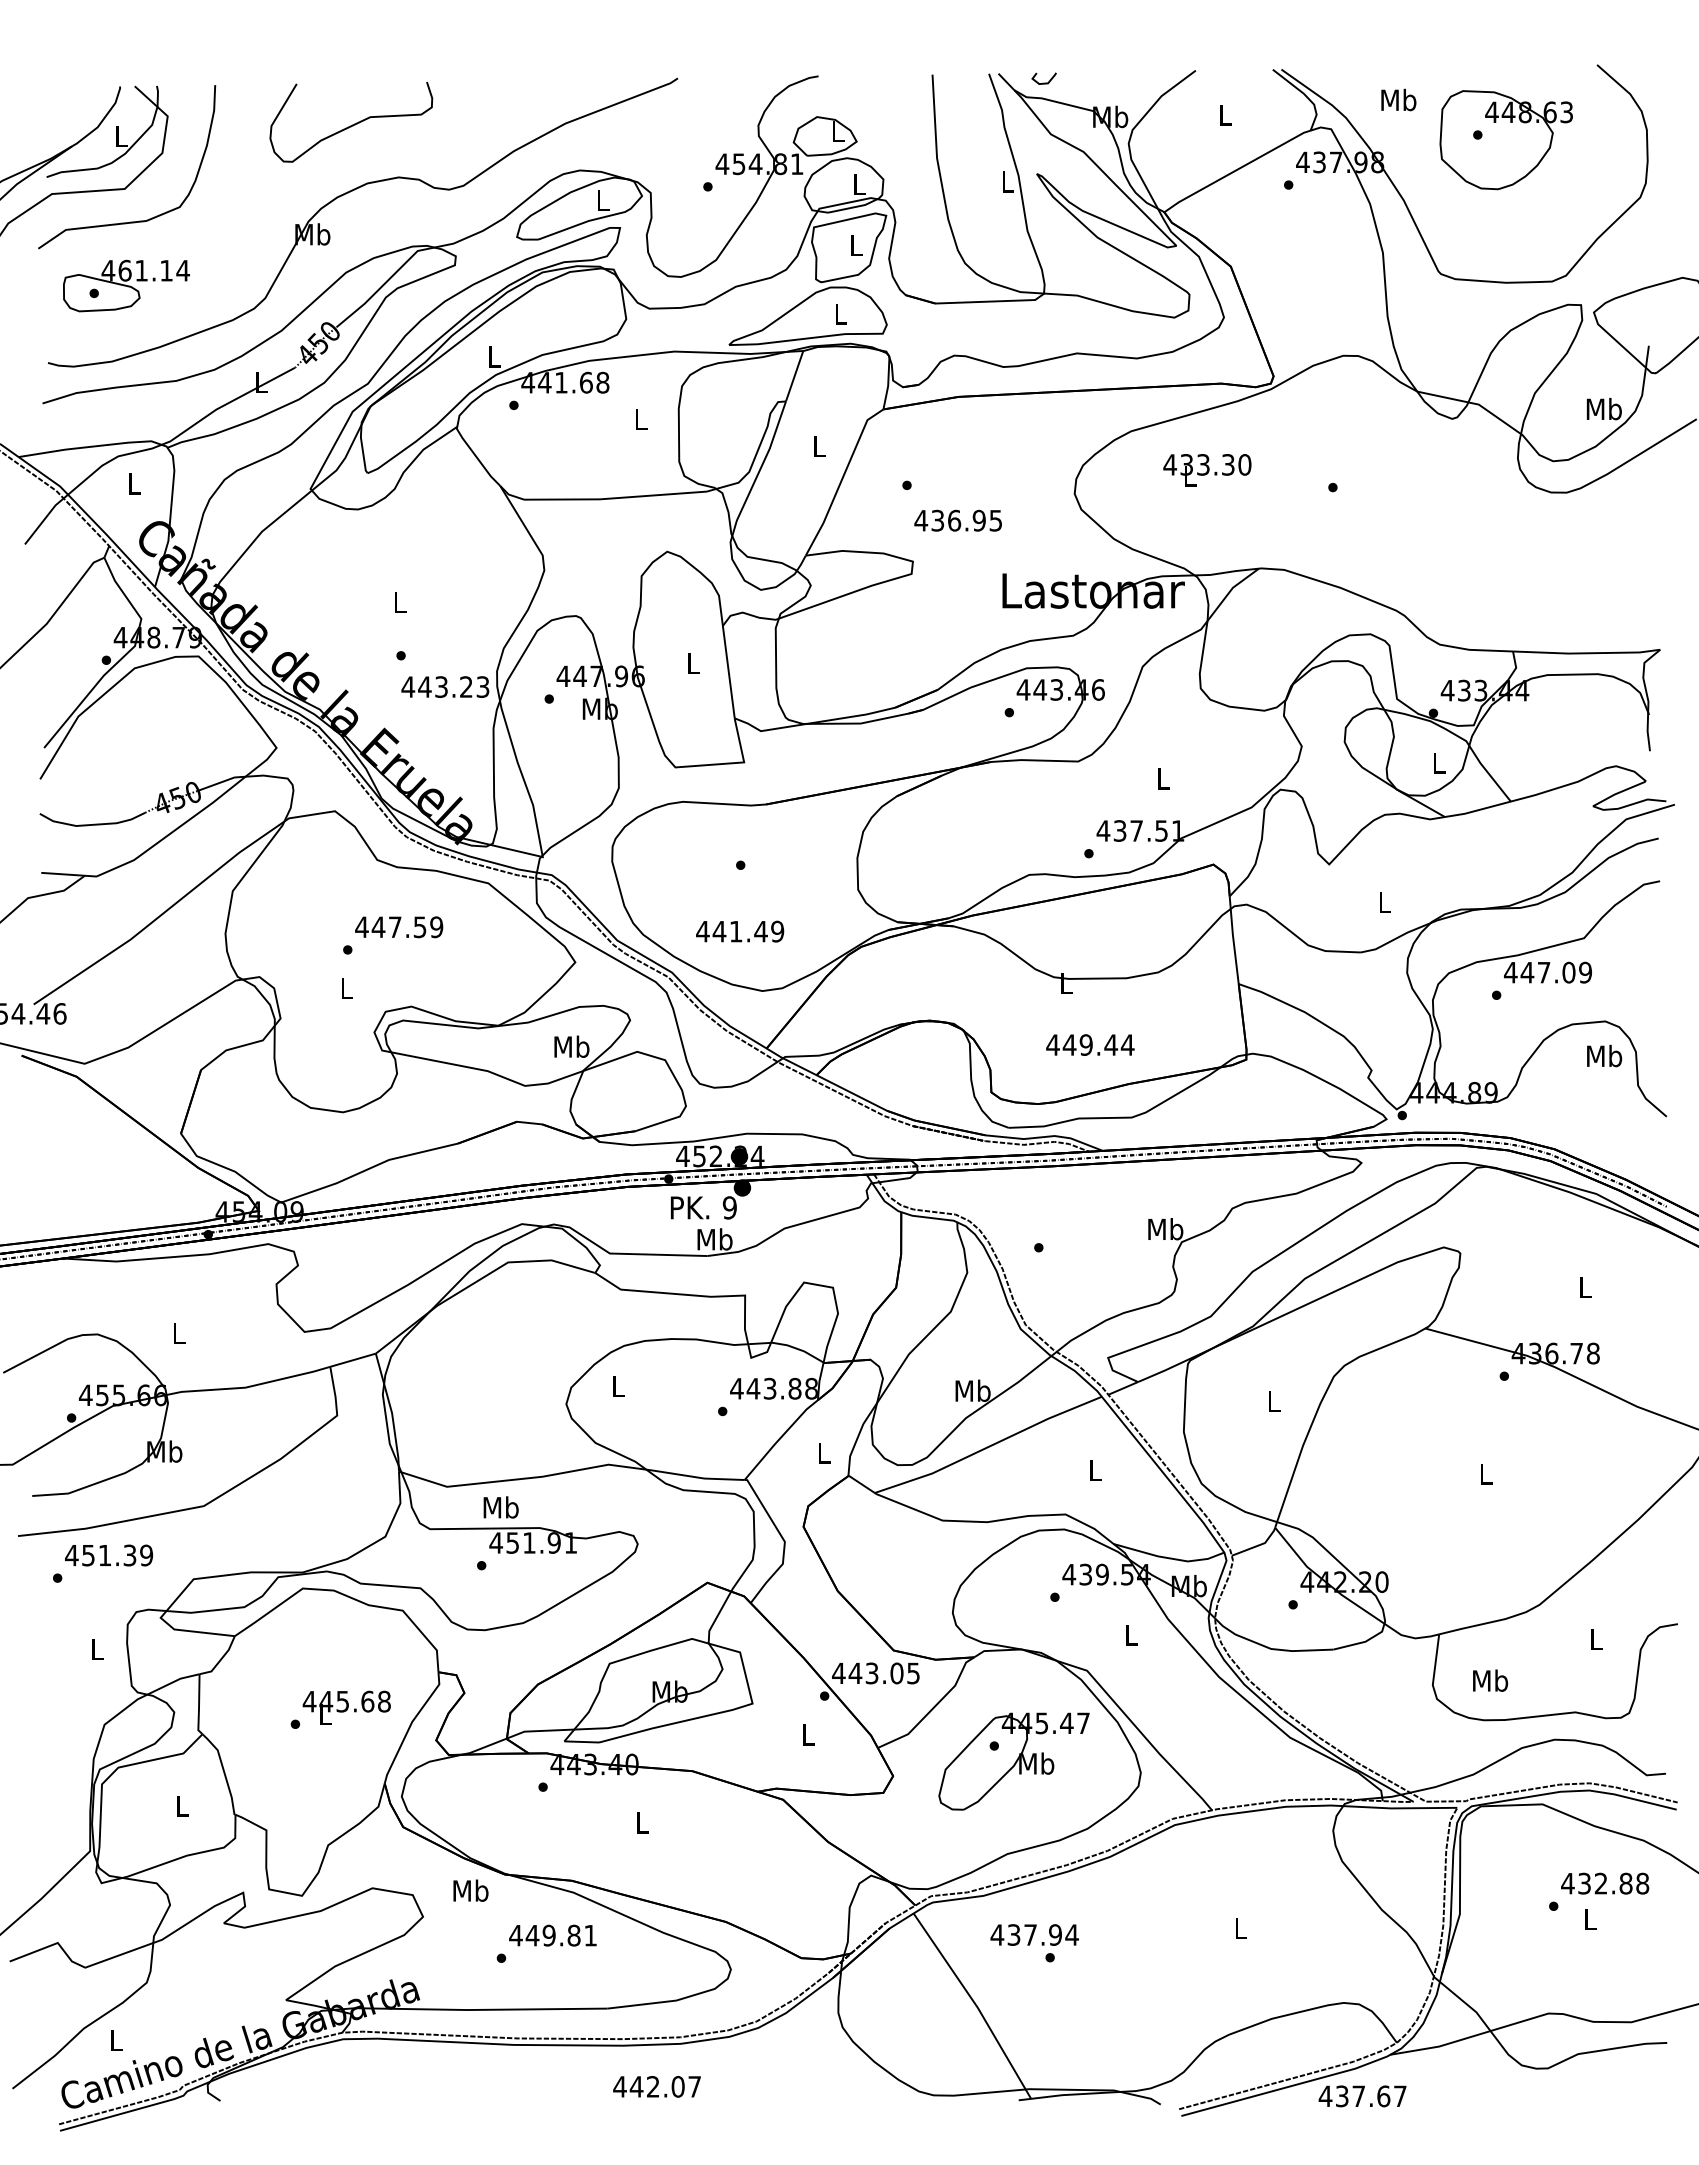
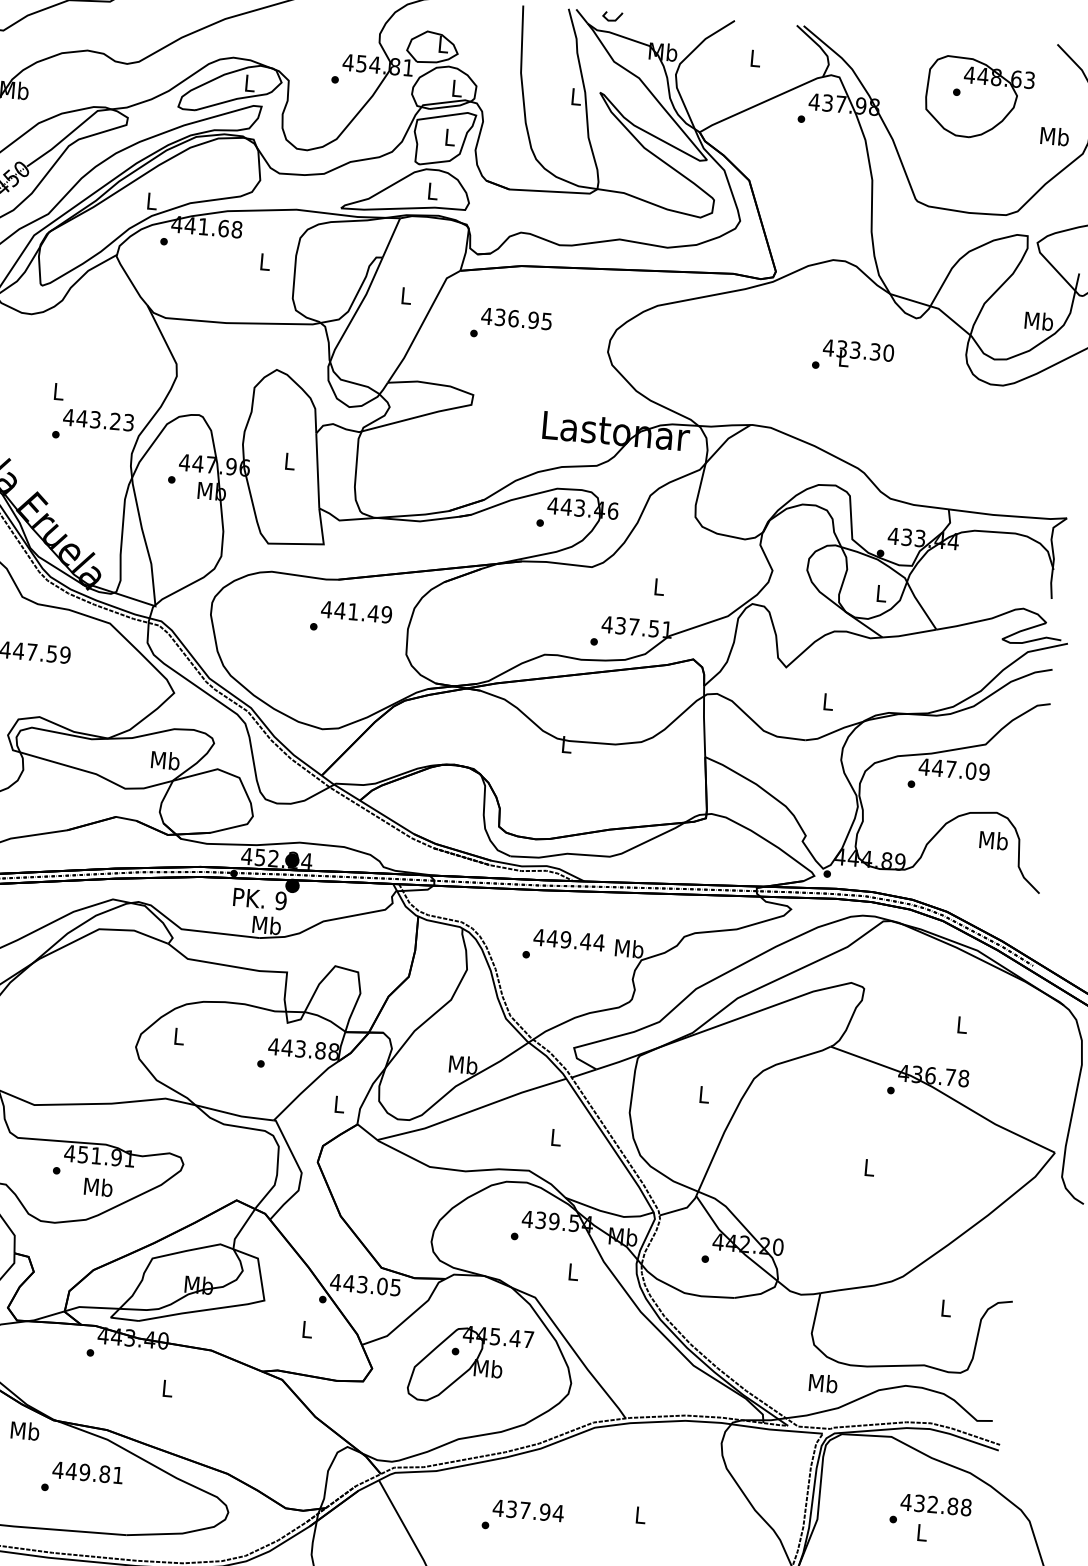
text: (1398, 99) -> (1054, 136), moved
text: (1207, 470) -> (858, 355), moved
text: (957, 520) -> (516, 318), moved
text: (445, 686) -> (98, 419), moved
text: (740, 931) -> (356, 612), moved
text: (1090, 1044) -> (569, 939), moved
text: (500, 1507) -> (97, 1187), moved
text: (1490, 1680) -> (823, 1383), moved
text: (1034, 1934) -> (528, 1510), moved

